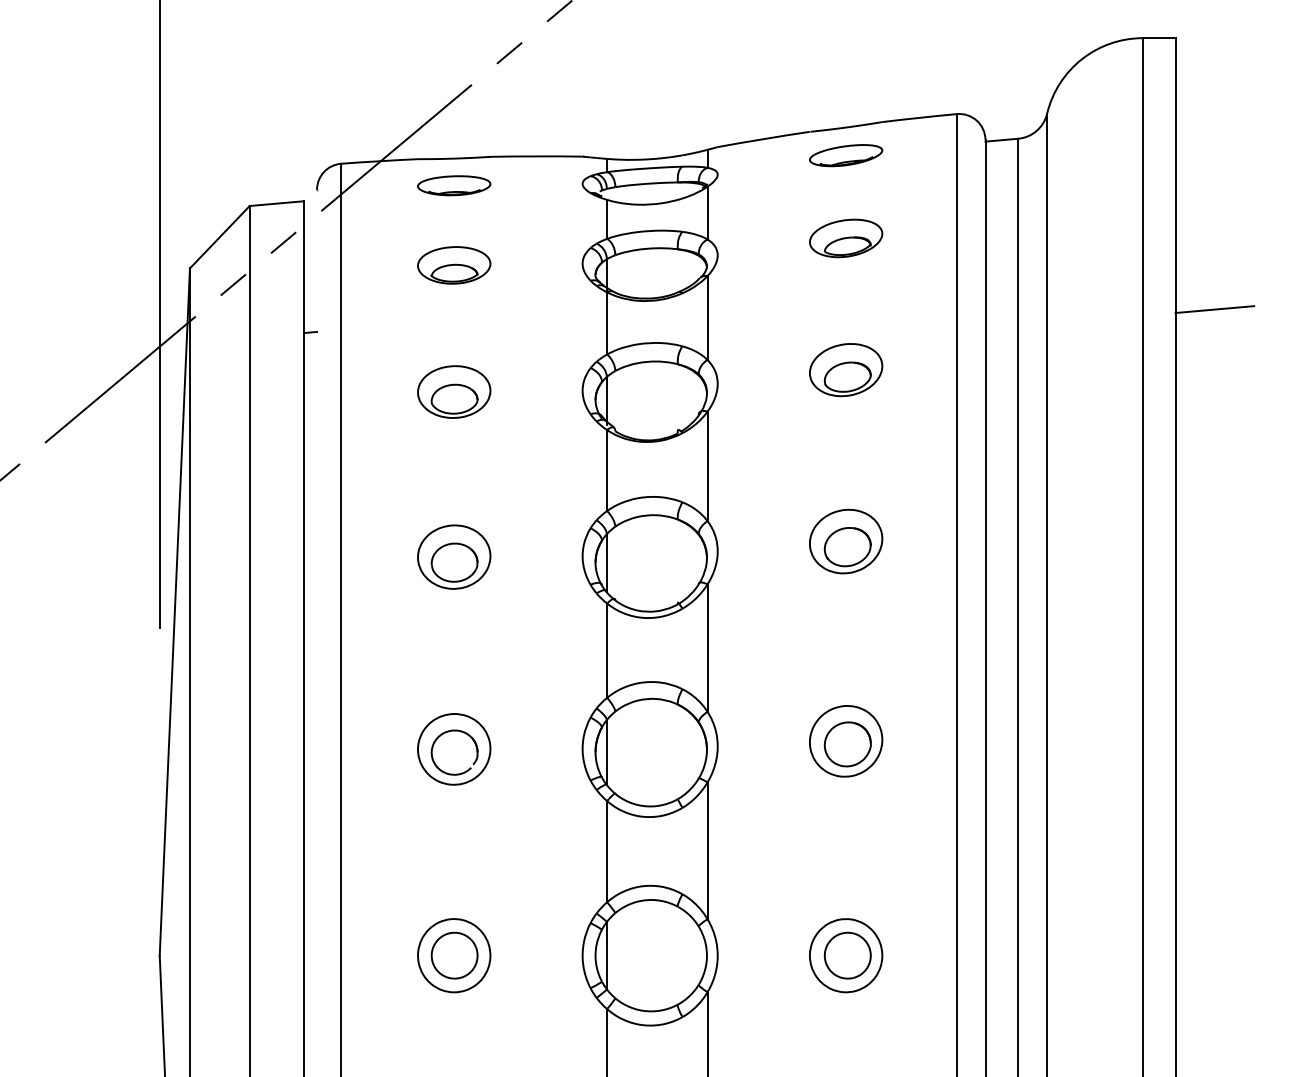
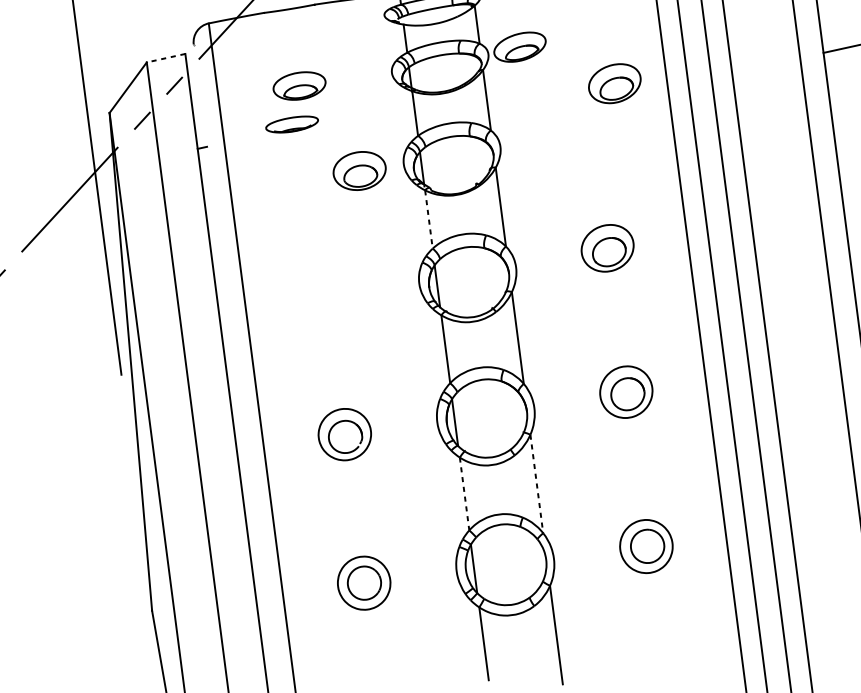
part: (454, 185) -> (292, 124), moved
line: (276, 203) -> (165, 58), solid -> dashed
part: (846, 238) -> (520, 47), moved
part: (846, 370) -> (615, 83), moved
part: (454, 391) -> (359, 170), moved
line: (607, 471) -> (429, 220), solid -> dashed
part: (454, 556) -> (327, 295), removed
line: (607, 851) -> (464, 493), solid -> dashed
line: (707, 851) -> (536, 484), solid -> dashed

